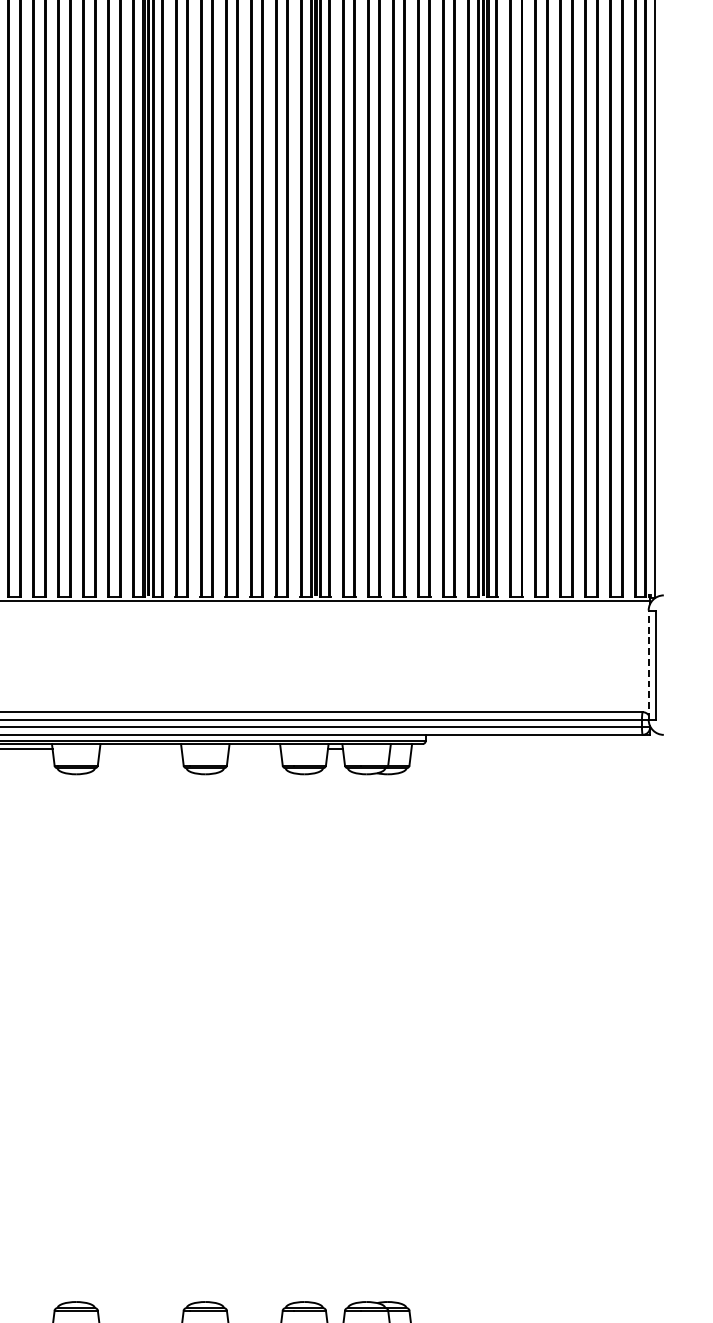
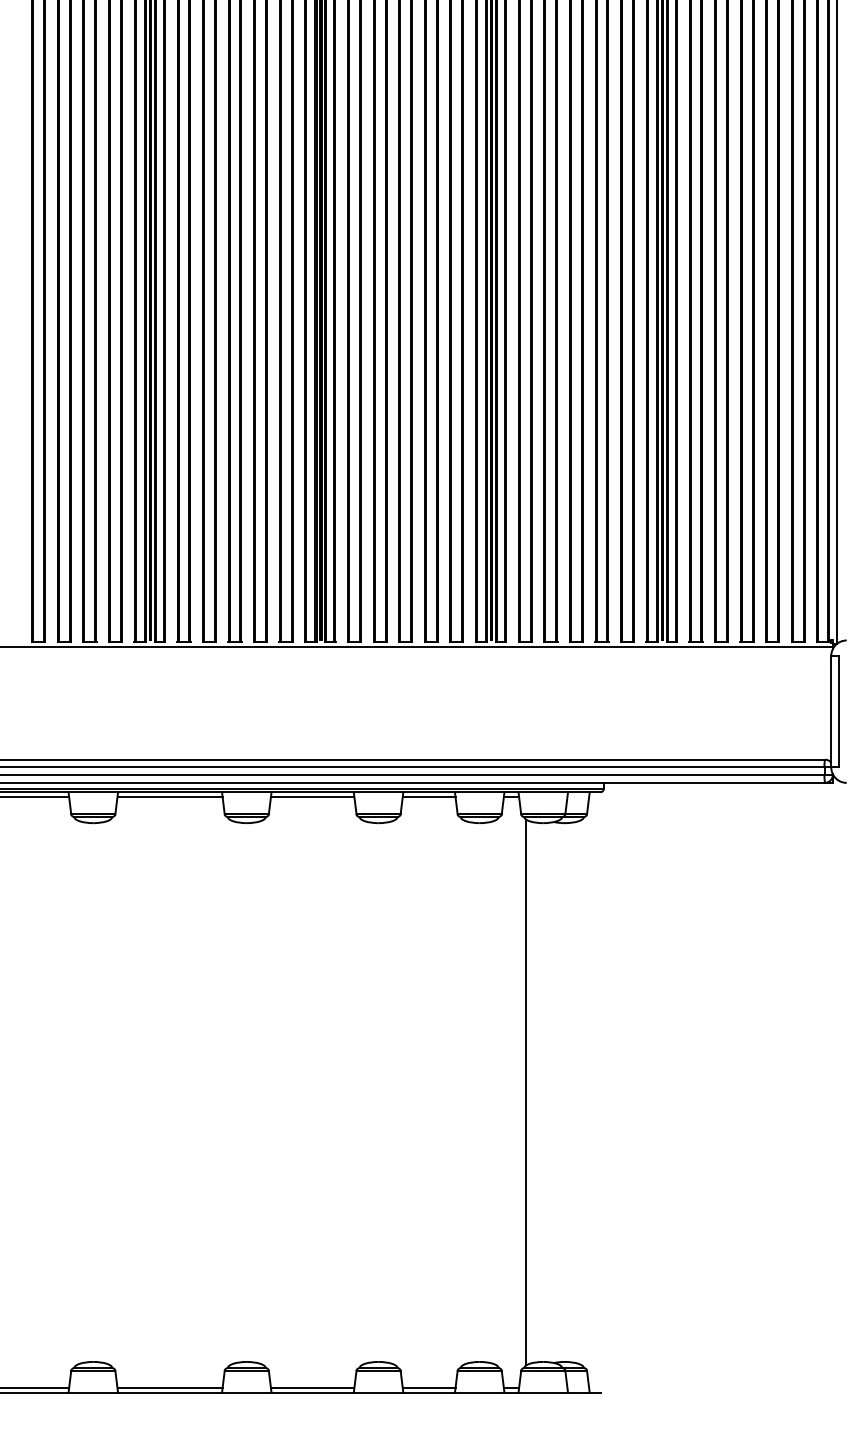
line: (648, 664) -> (831, 711), dashed -> solid
line: (140, 748) -> (312, 796), added
line: (254, 748) -> (428, 796), added
line: (350, 1038) -> (526, 1092), added

